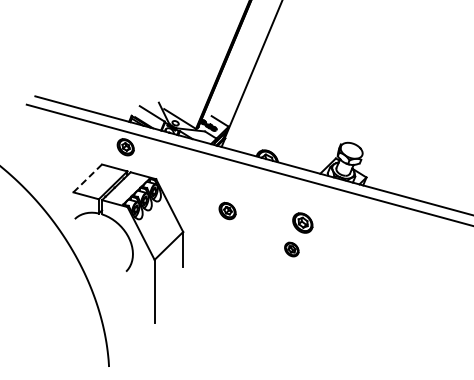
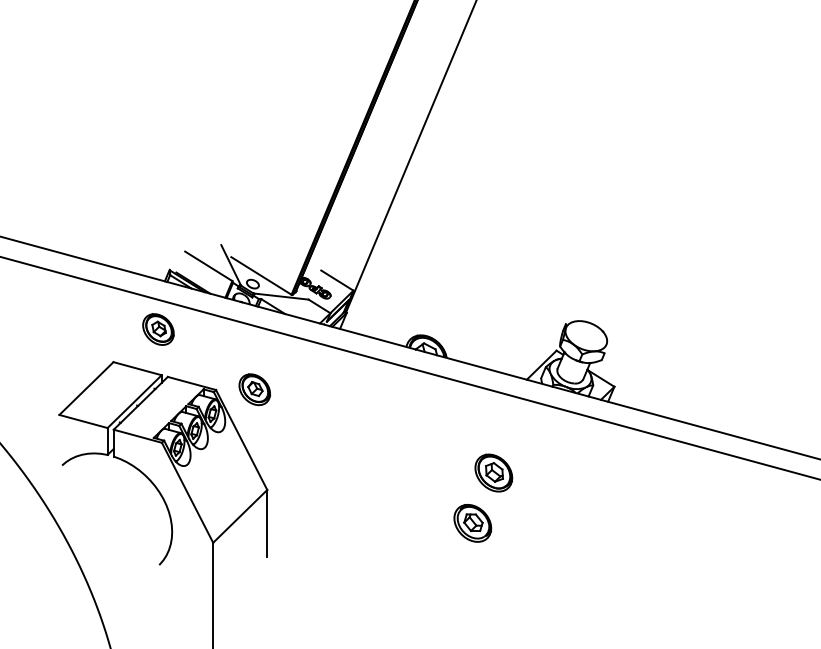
line: (87, 178) -> (86, 388), dashed -> solid
part: (227, 210) -> (254, 388), moved
part: (291, 249) -> (472, 523), size x1.43

